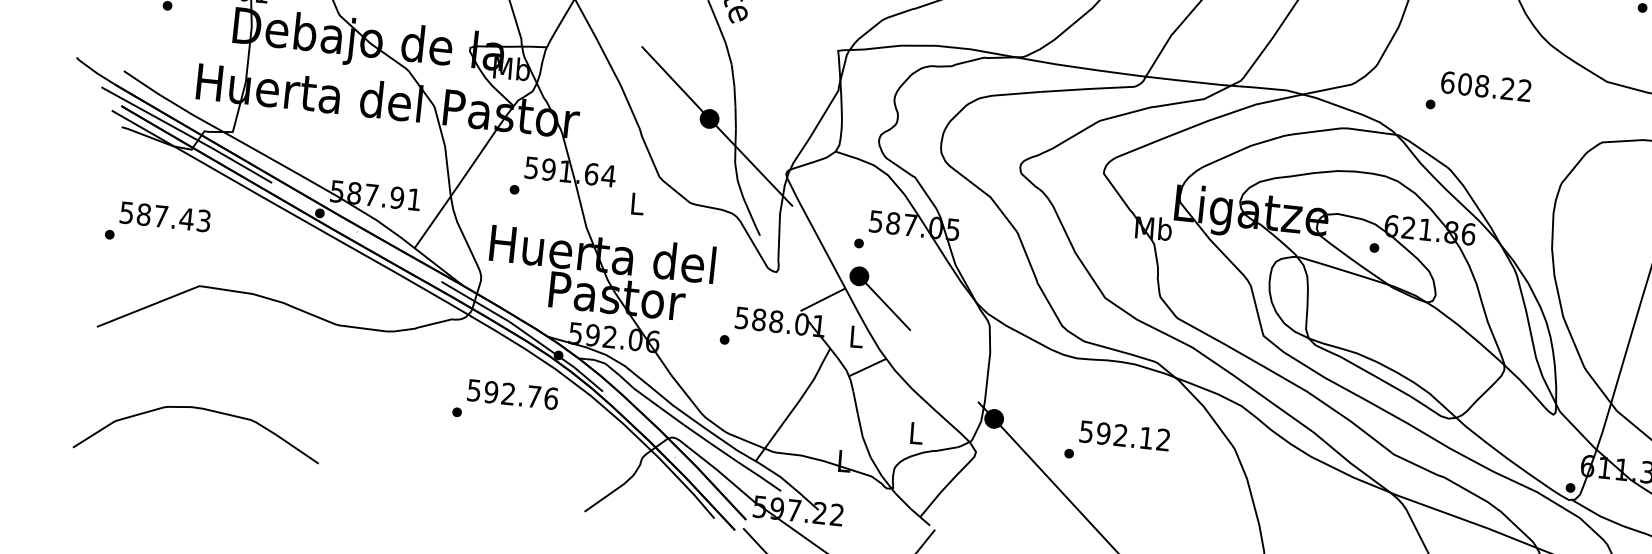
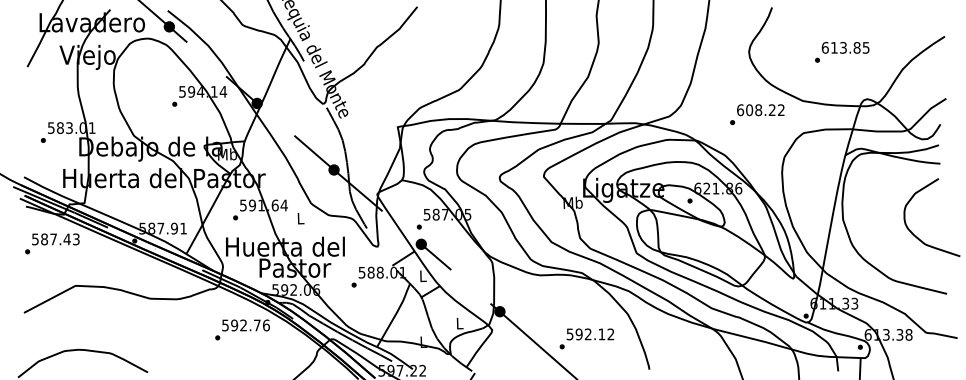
text: (1479, 94) -> (757, 114), moved
text: (158, 223) -> (52, 243), moved
text: (1116, 442) -> (586, 338), moved

